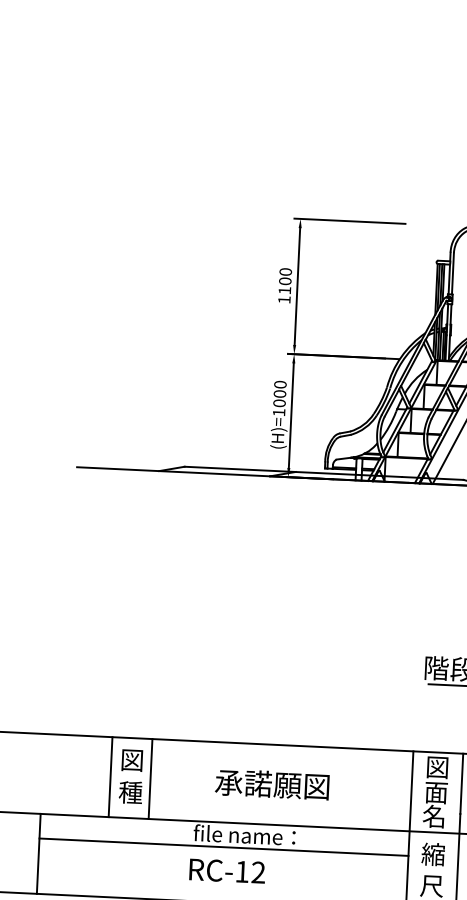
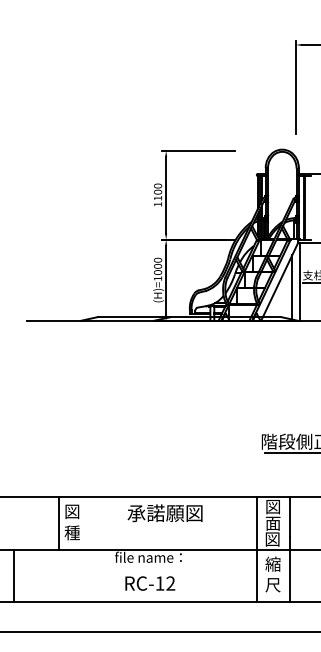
line: (149, 779) -> (84, 523), removed
text: (271, 784) -> (164, 513), moved
text: (434, 815) -> (272, 538), 名 -> 図
line: (222, 846) -> (134, 565), removed
text: (227, 871) -> (150, 583), moved

